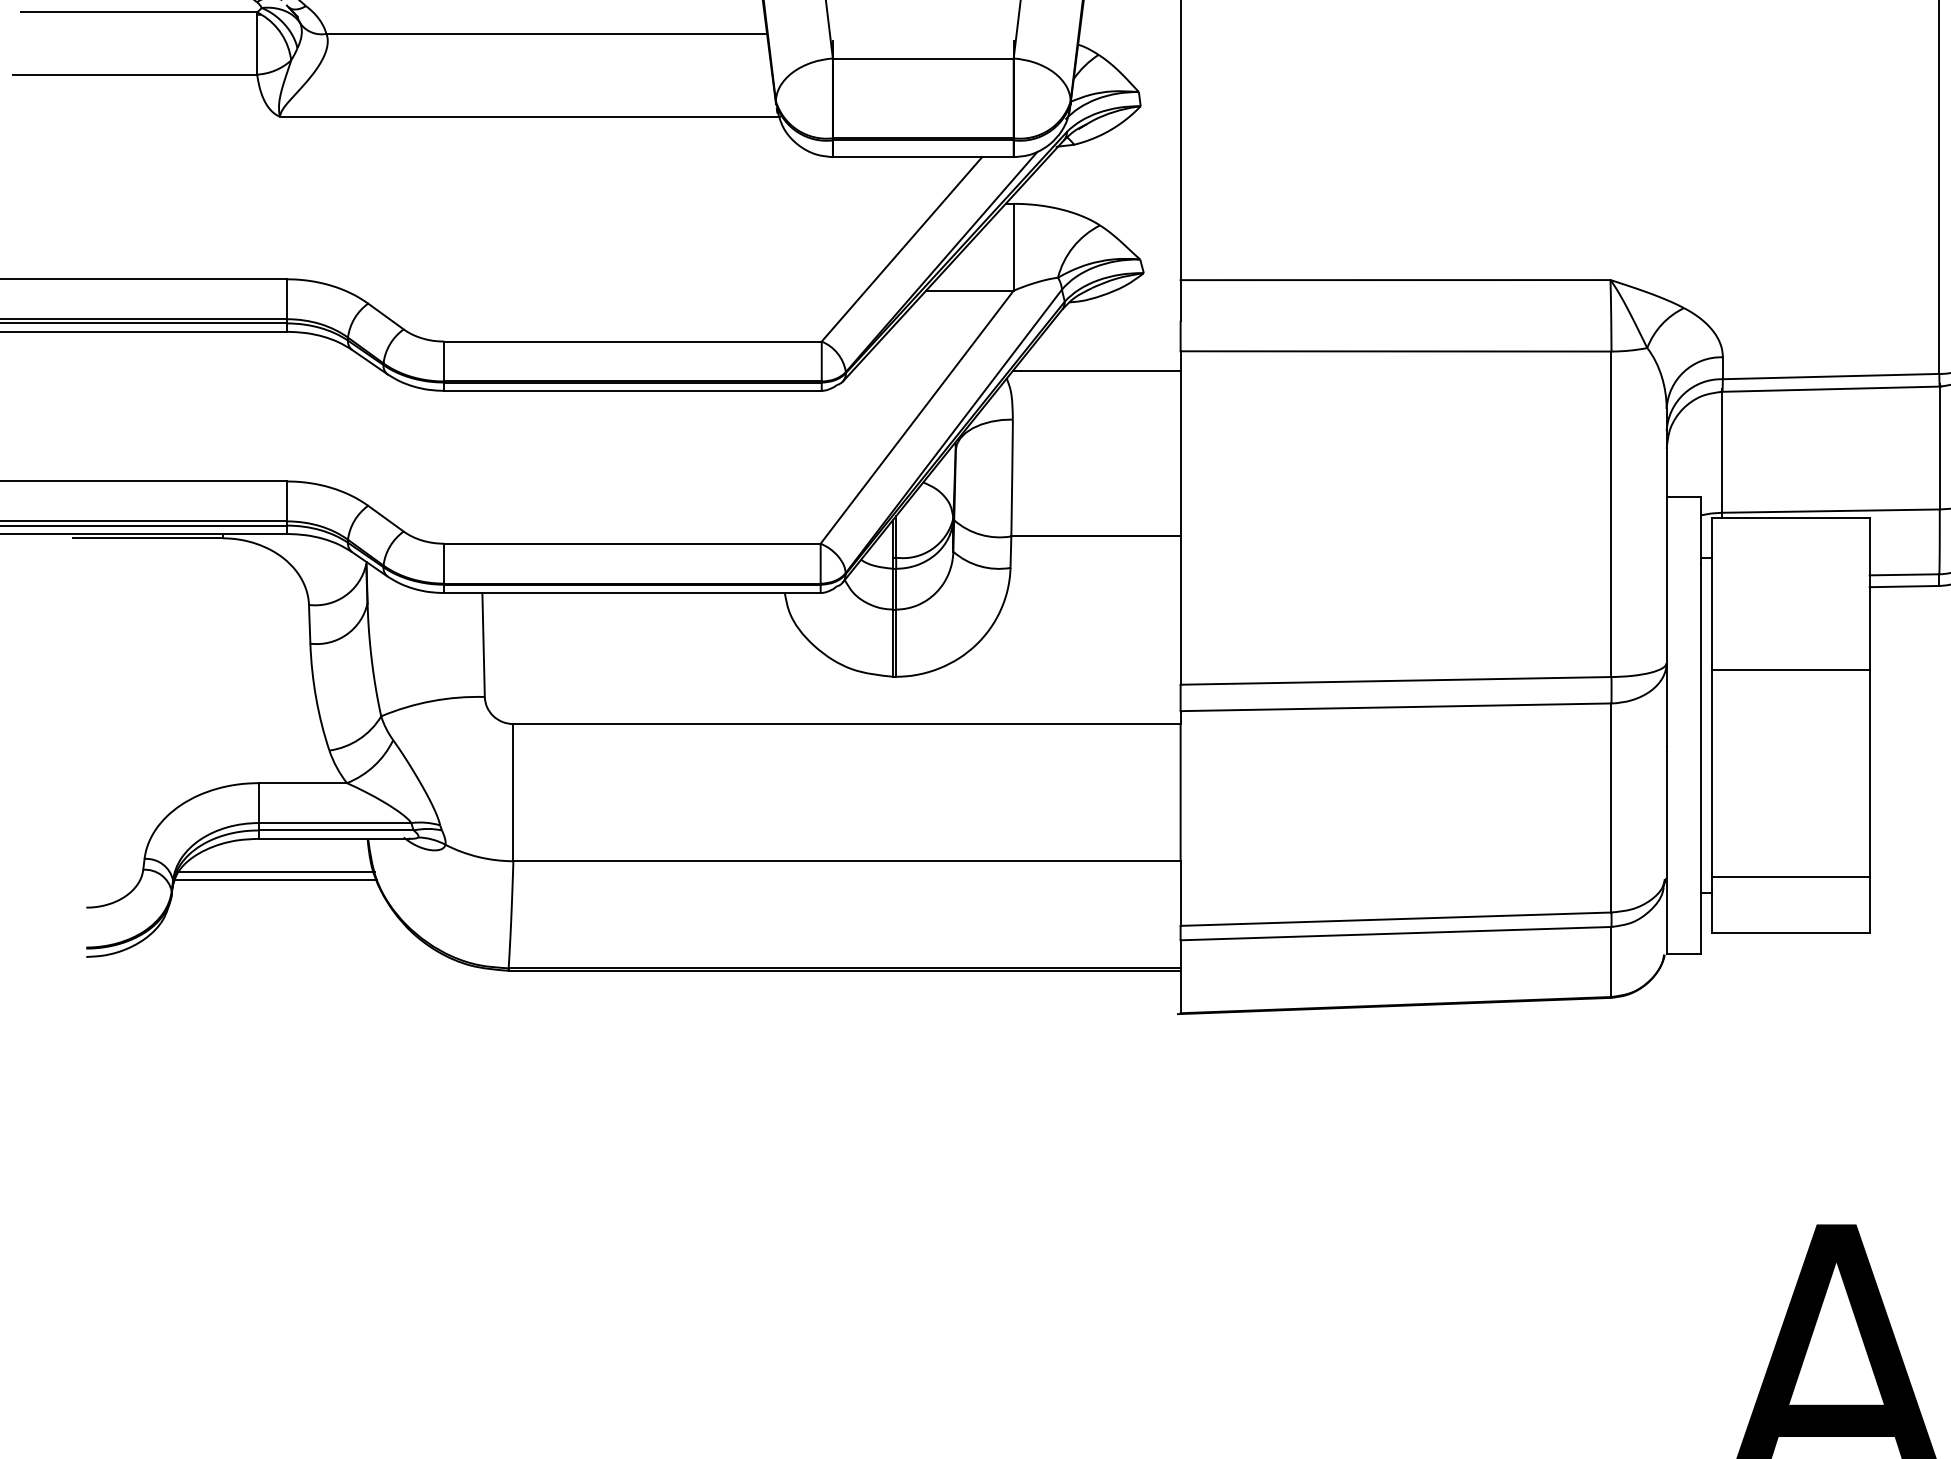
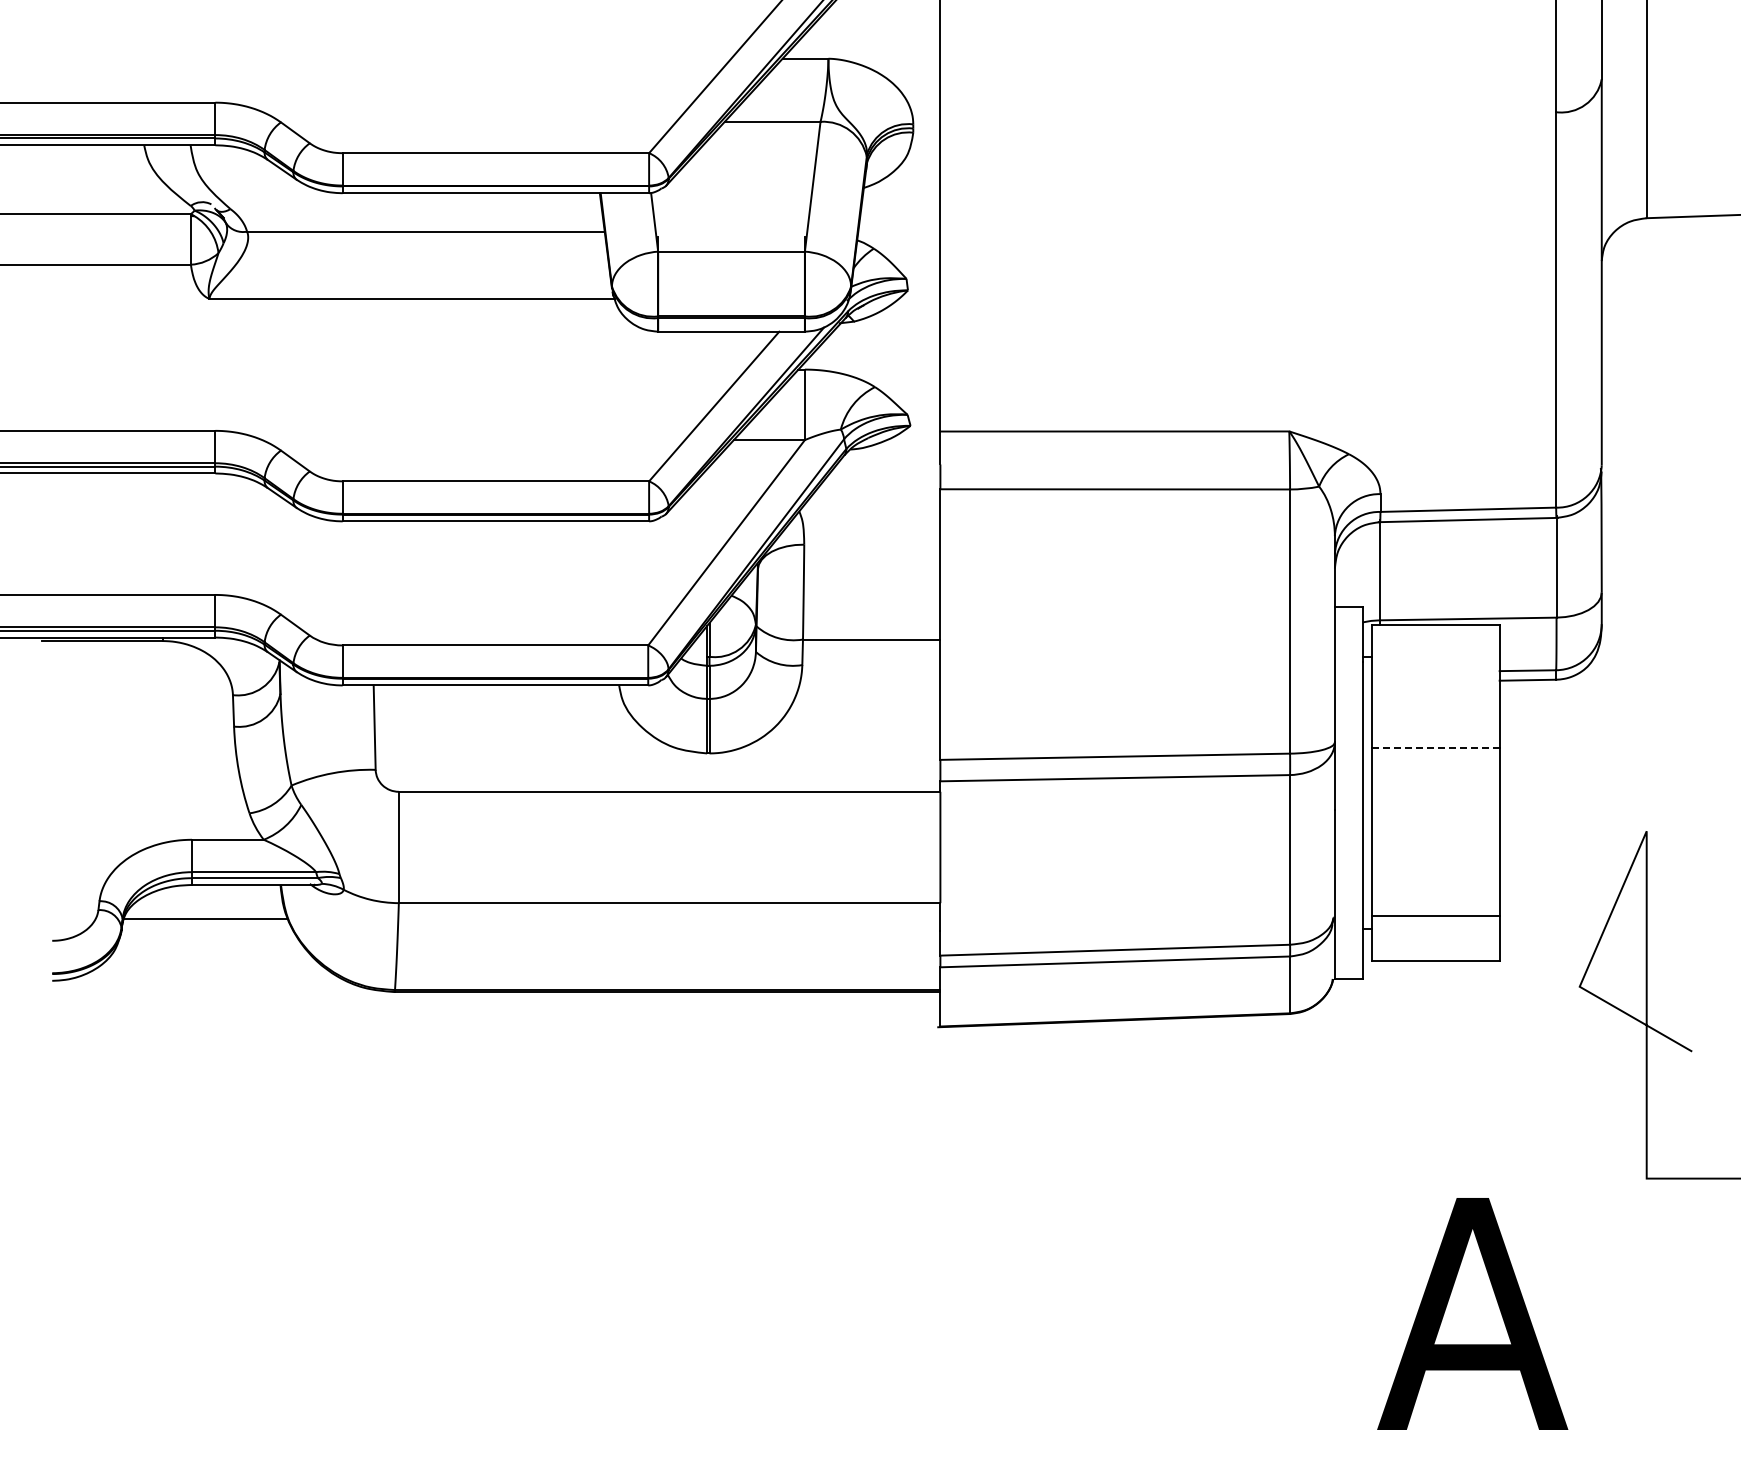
line: (1096, 371) -> (872, 505), removed
line: (1790, 669) -> (1435, 747), solid -> dashed
line: (276, 872) -> (206, 912), removed

